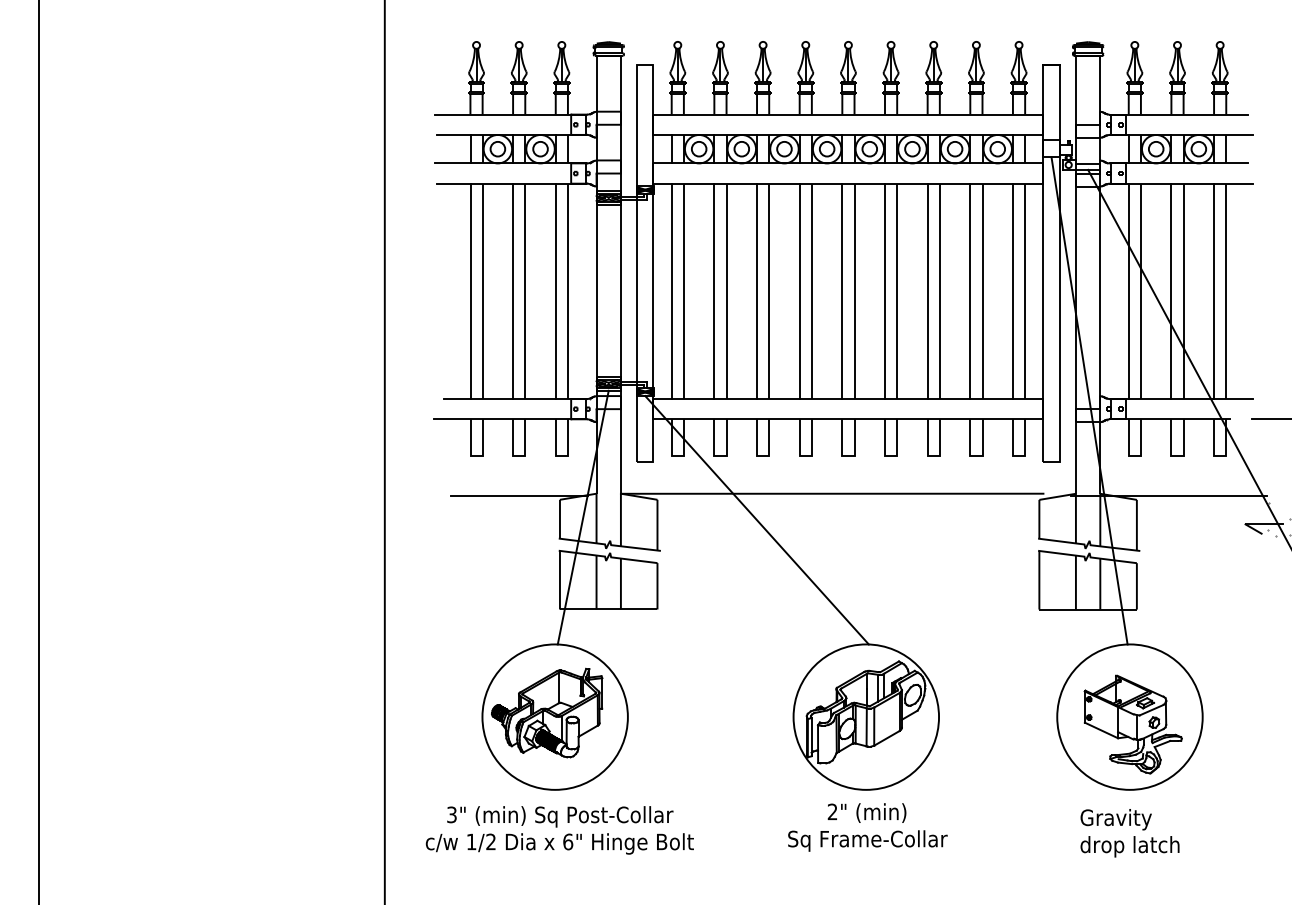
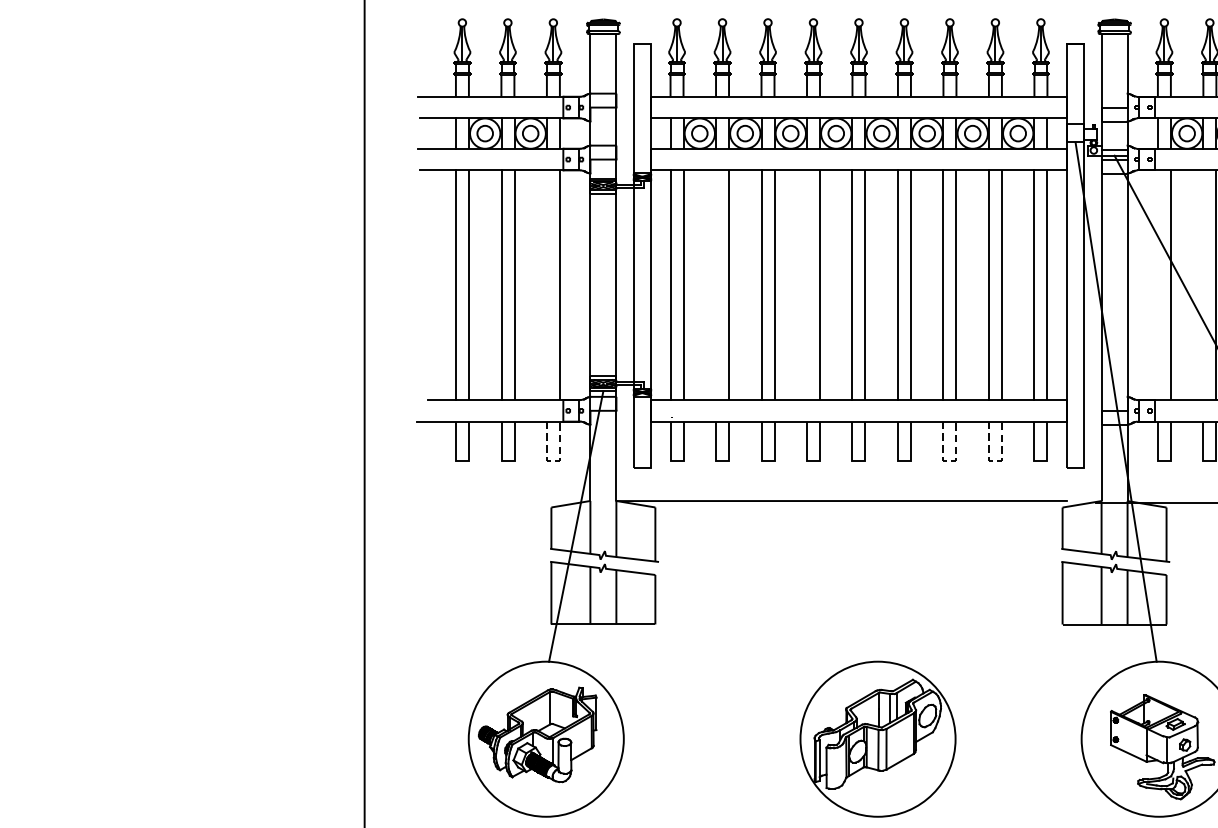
line: (714, 290) -> (716, 284), removed
line: (799, 290) -> (806, 284), removed
line: (1128, 290) -> (1157, 284), removed
line: (1171, 290) -> (1203, 284), removed
line: (555, 291) -> (546, 285), removed
line: (562, 455) -> (554, 460), solid -> dashed
line: (934, 455) -> (950, 460), solid -> dashed
line: (976, 455) -> (995, 460), solid -> dashed
line: (519, 495) -> (508, 502), removed
line: (756, 520) -> (760, 529), removed

